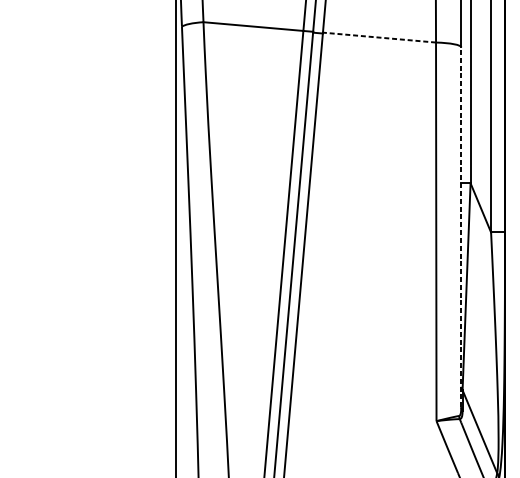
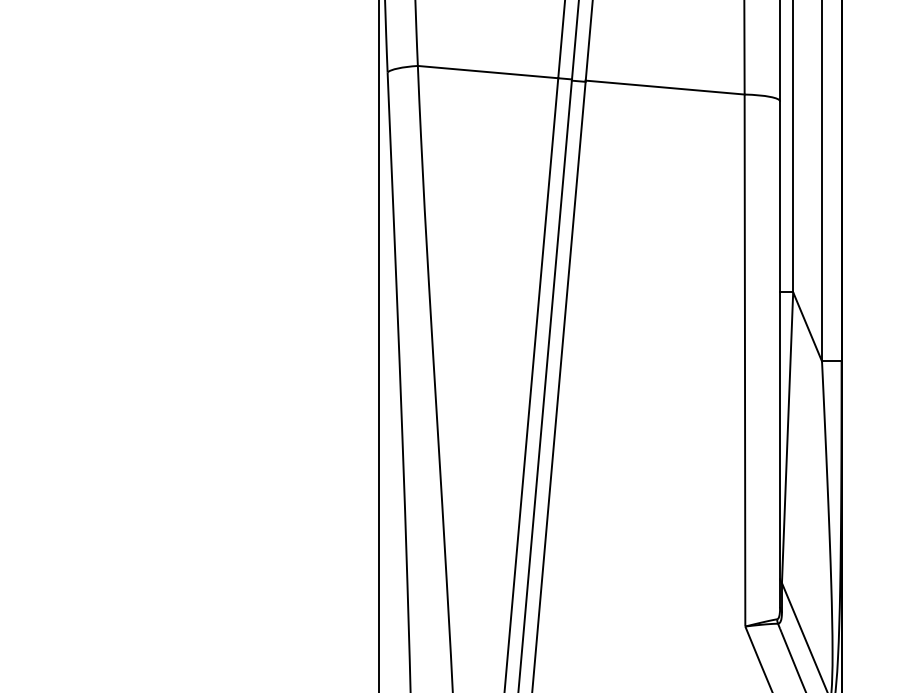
line: (379, 37) -> (665, 87), dashed -> solid
line: (461, 227) -> (780, 354), dashed -> solid

